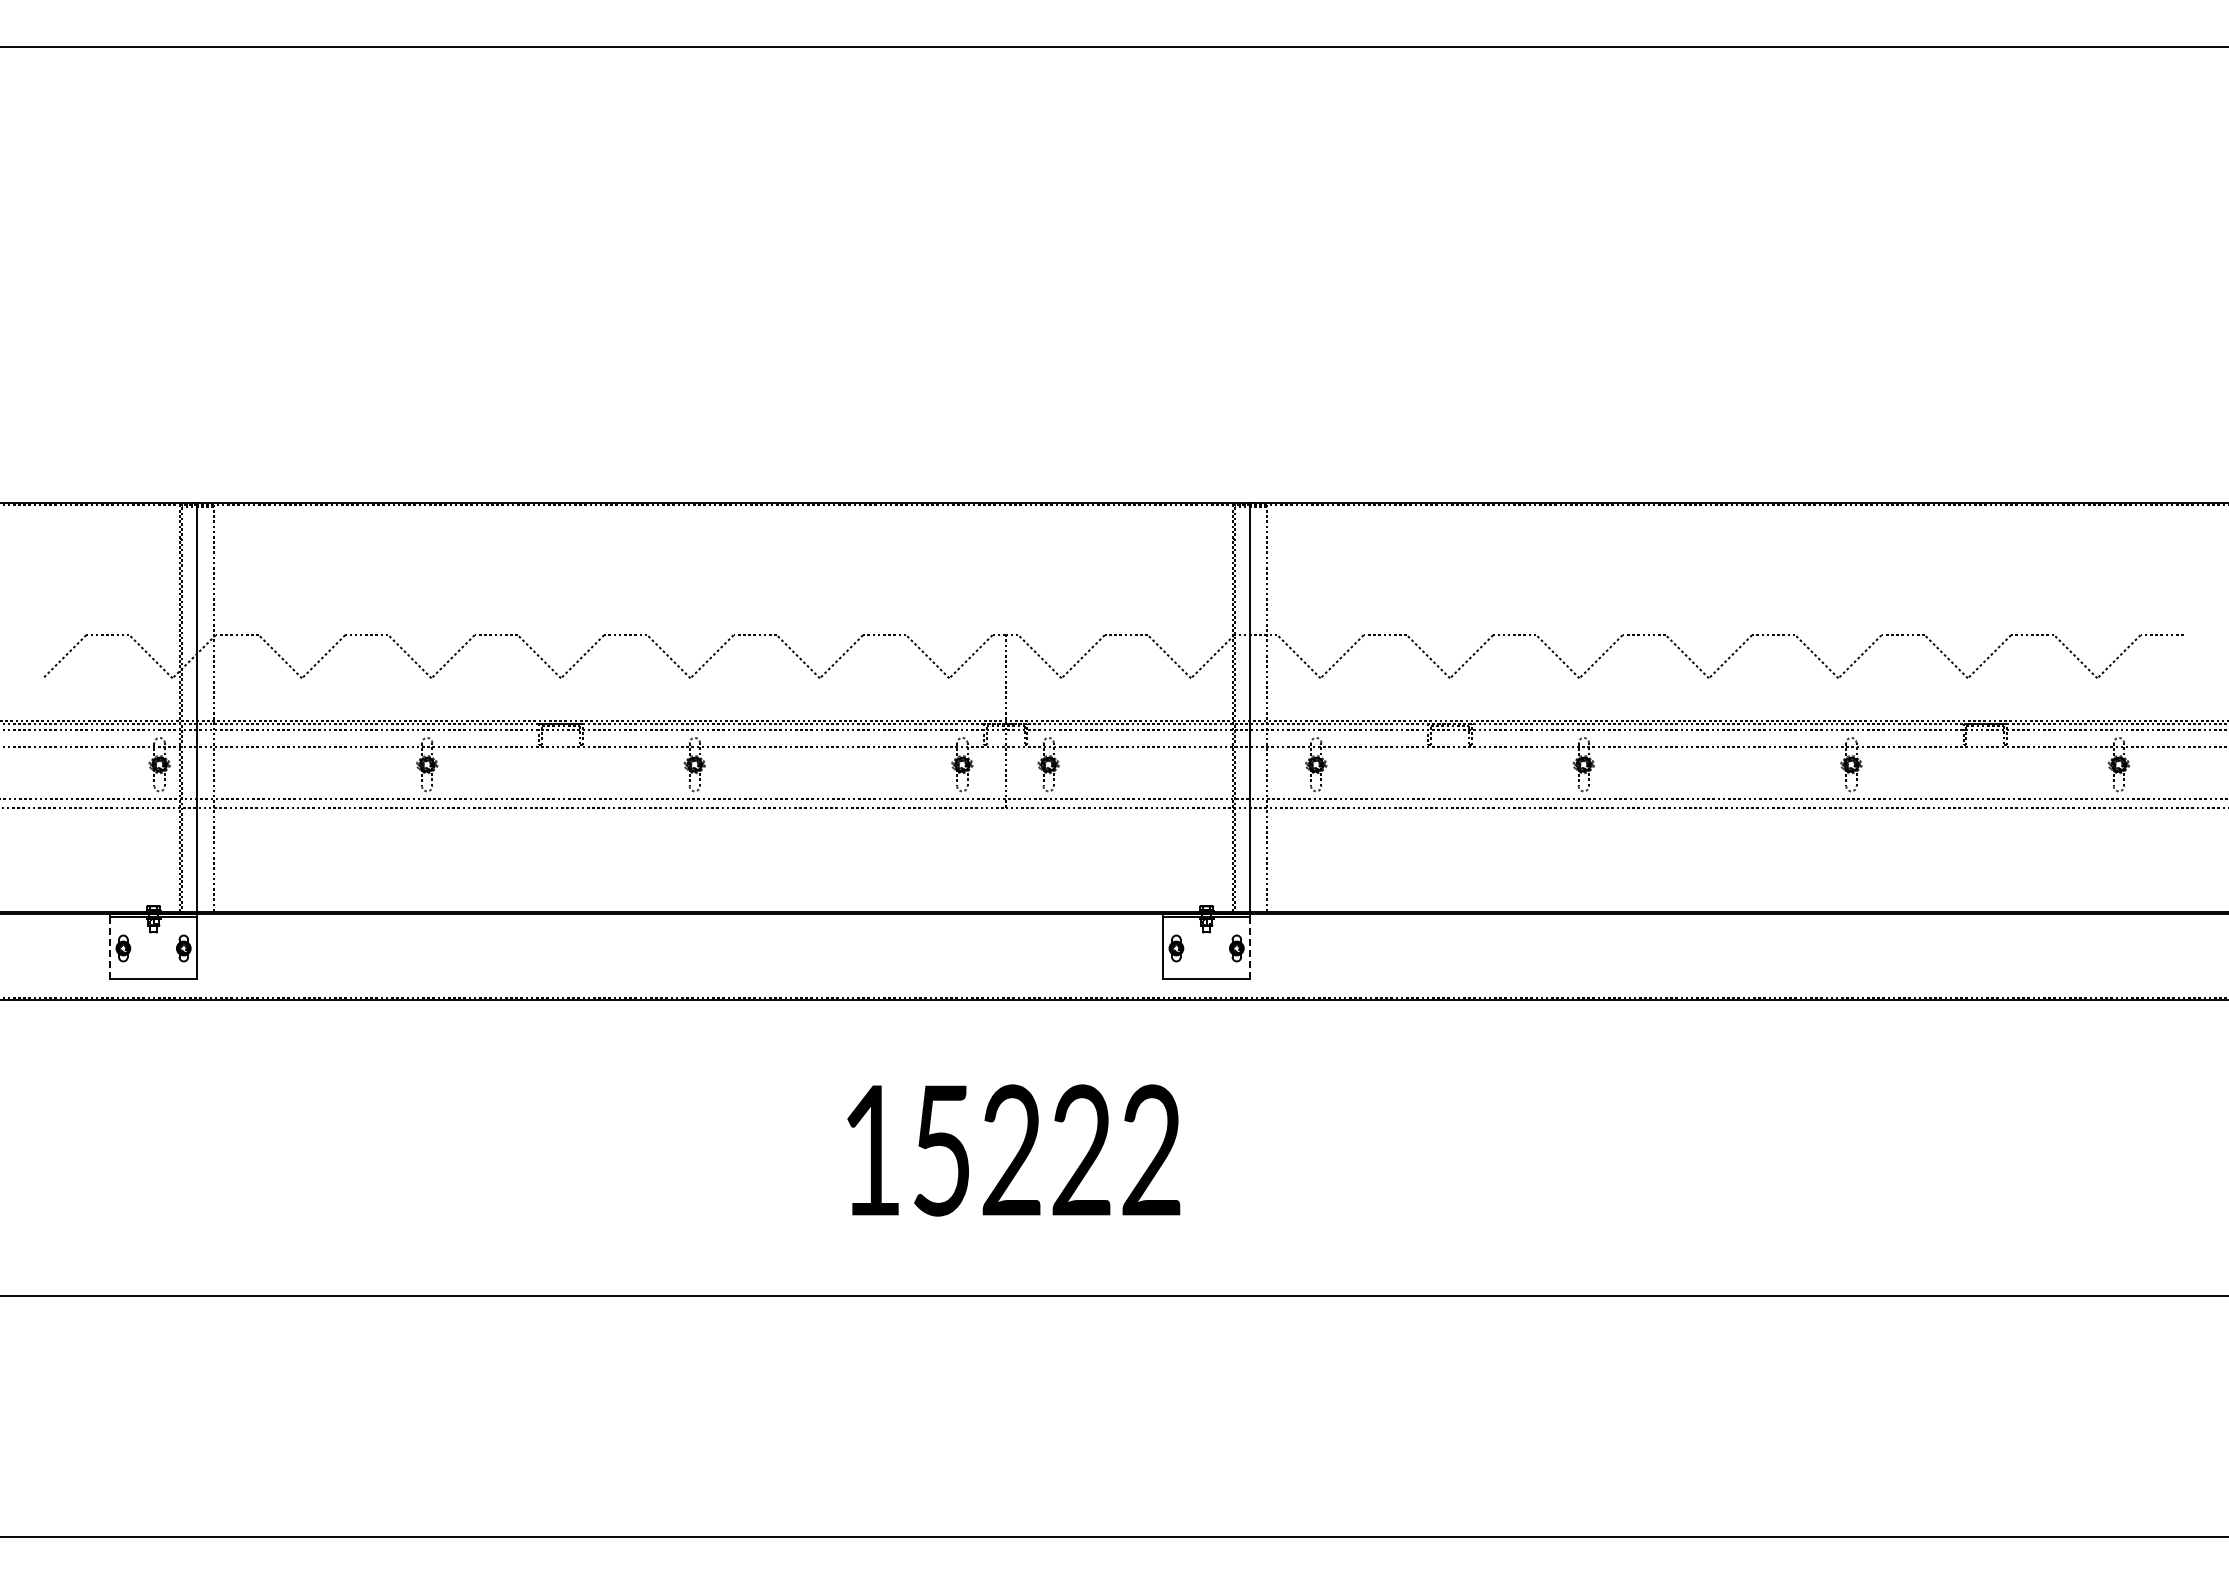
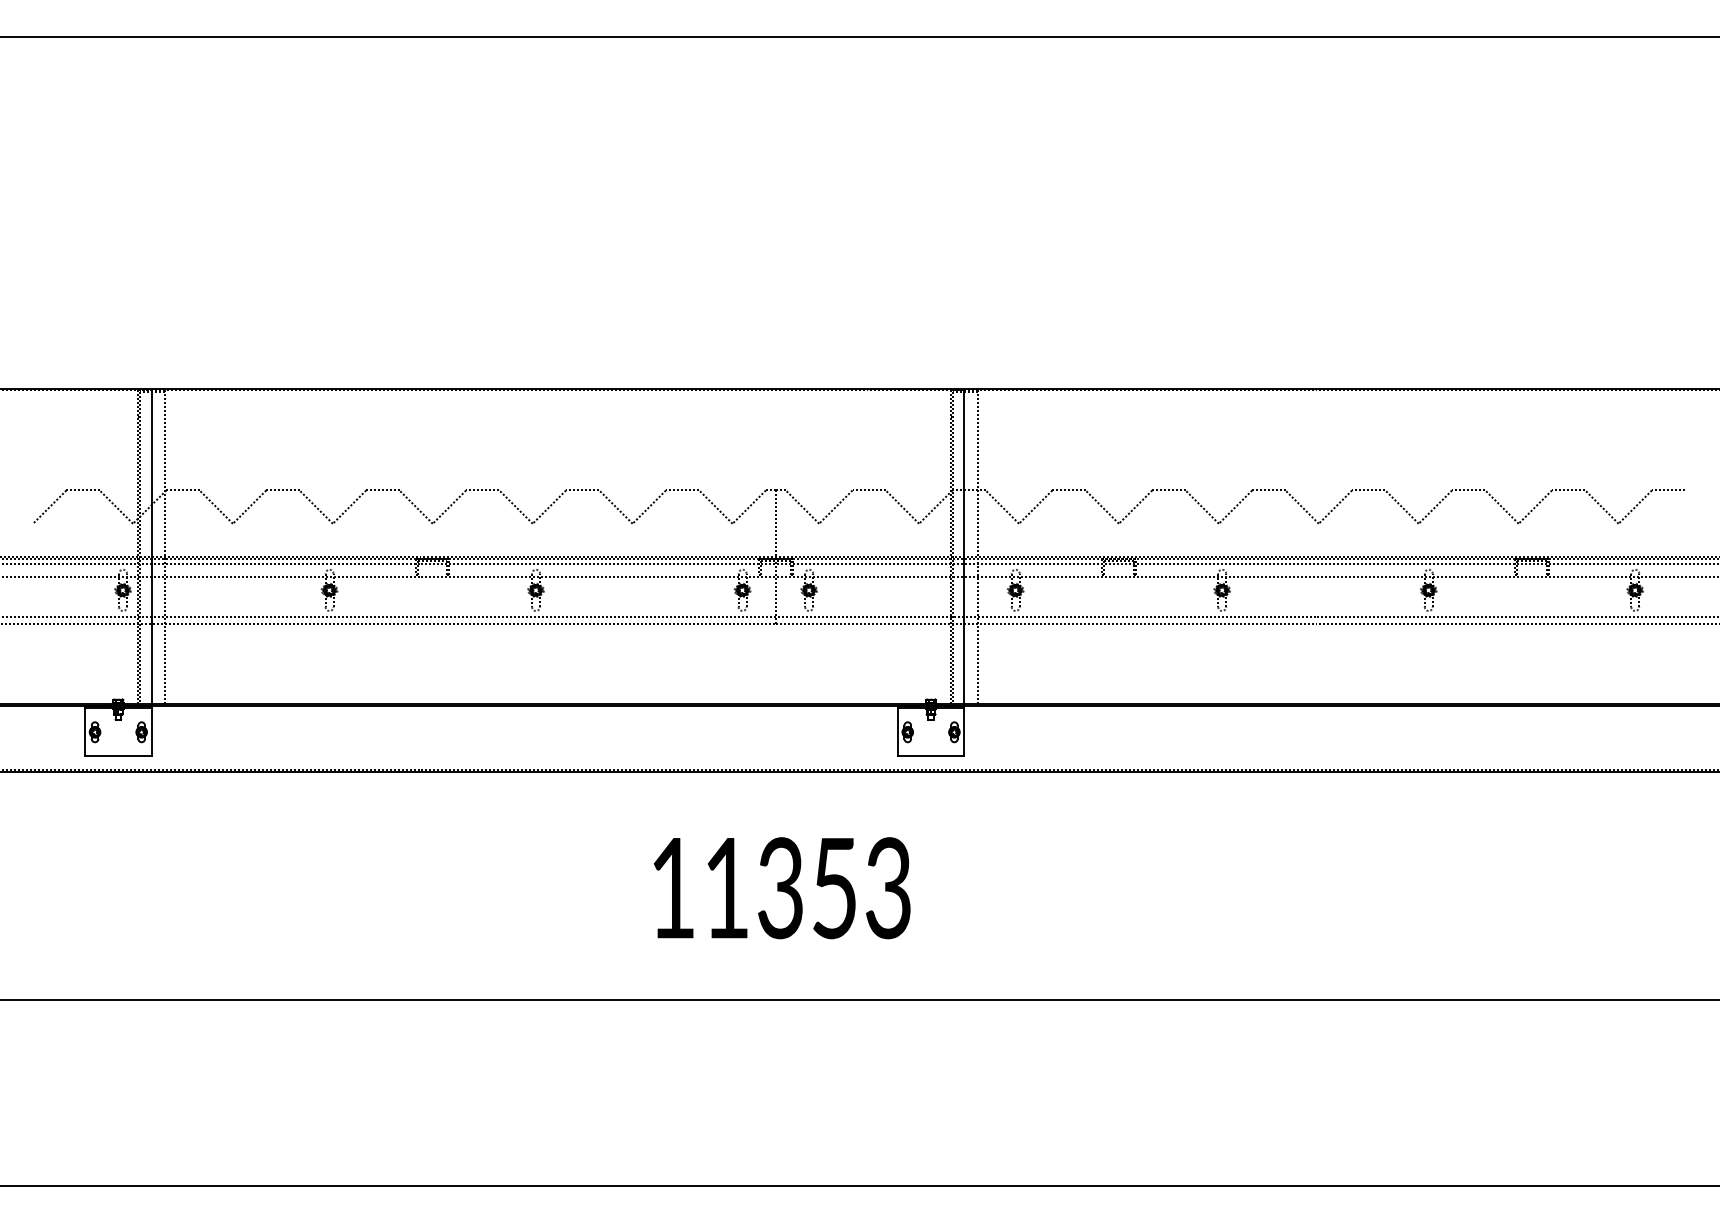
line: (110, 948) -> (85, 732), dashed -> solid
line: (1249, 948) -> (964, 732), dashed -> solid
text: (1047, 1150) -> (808, 888), 15222 -> 11353

